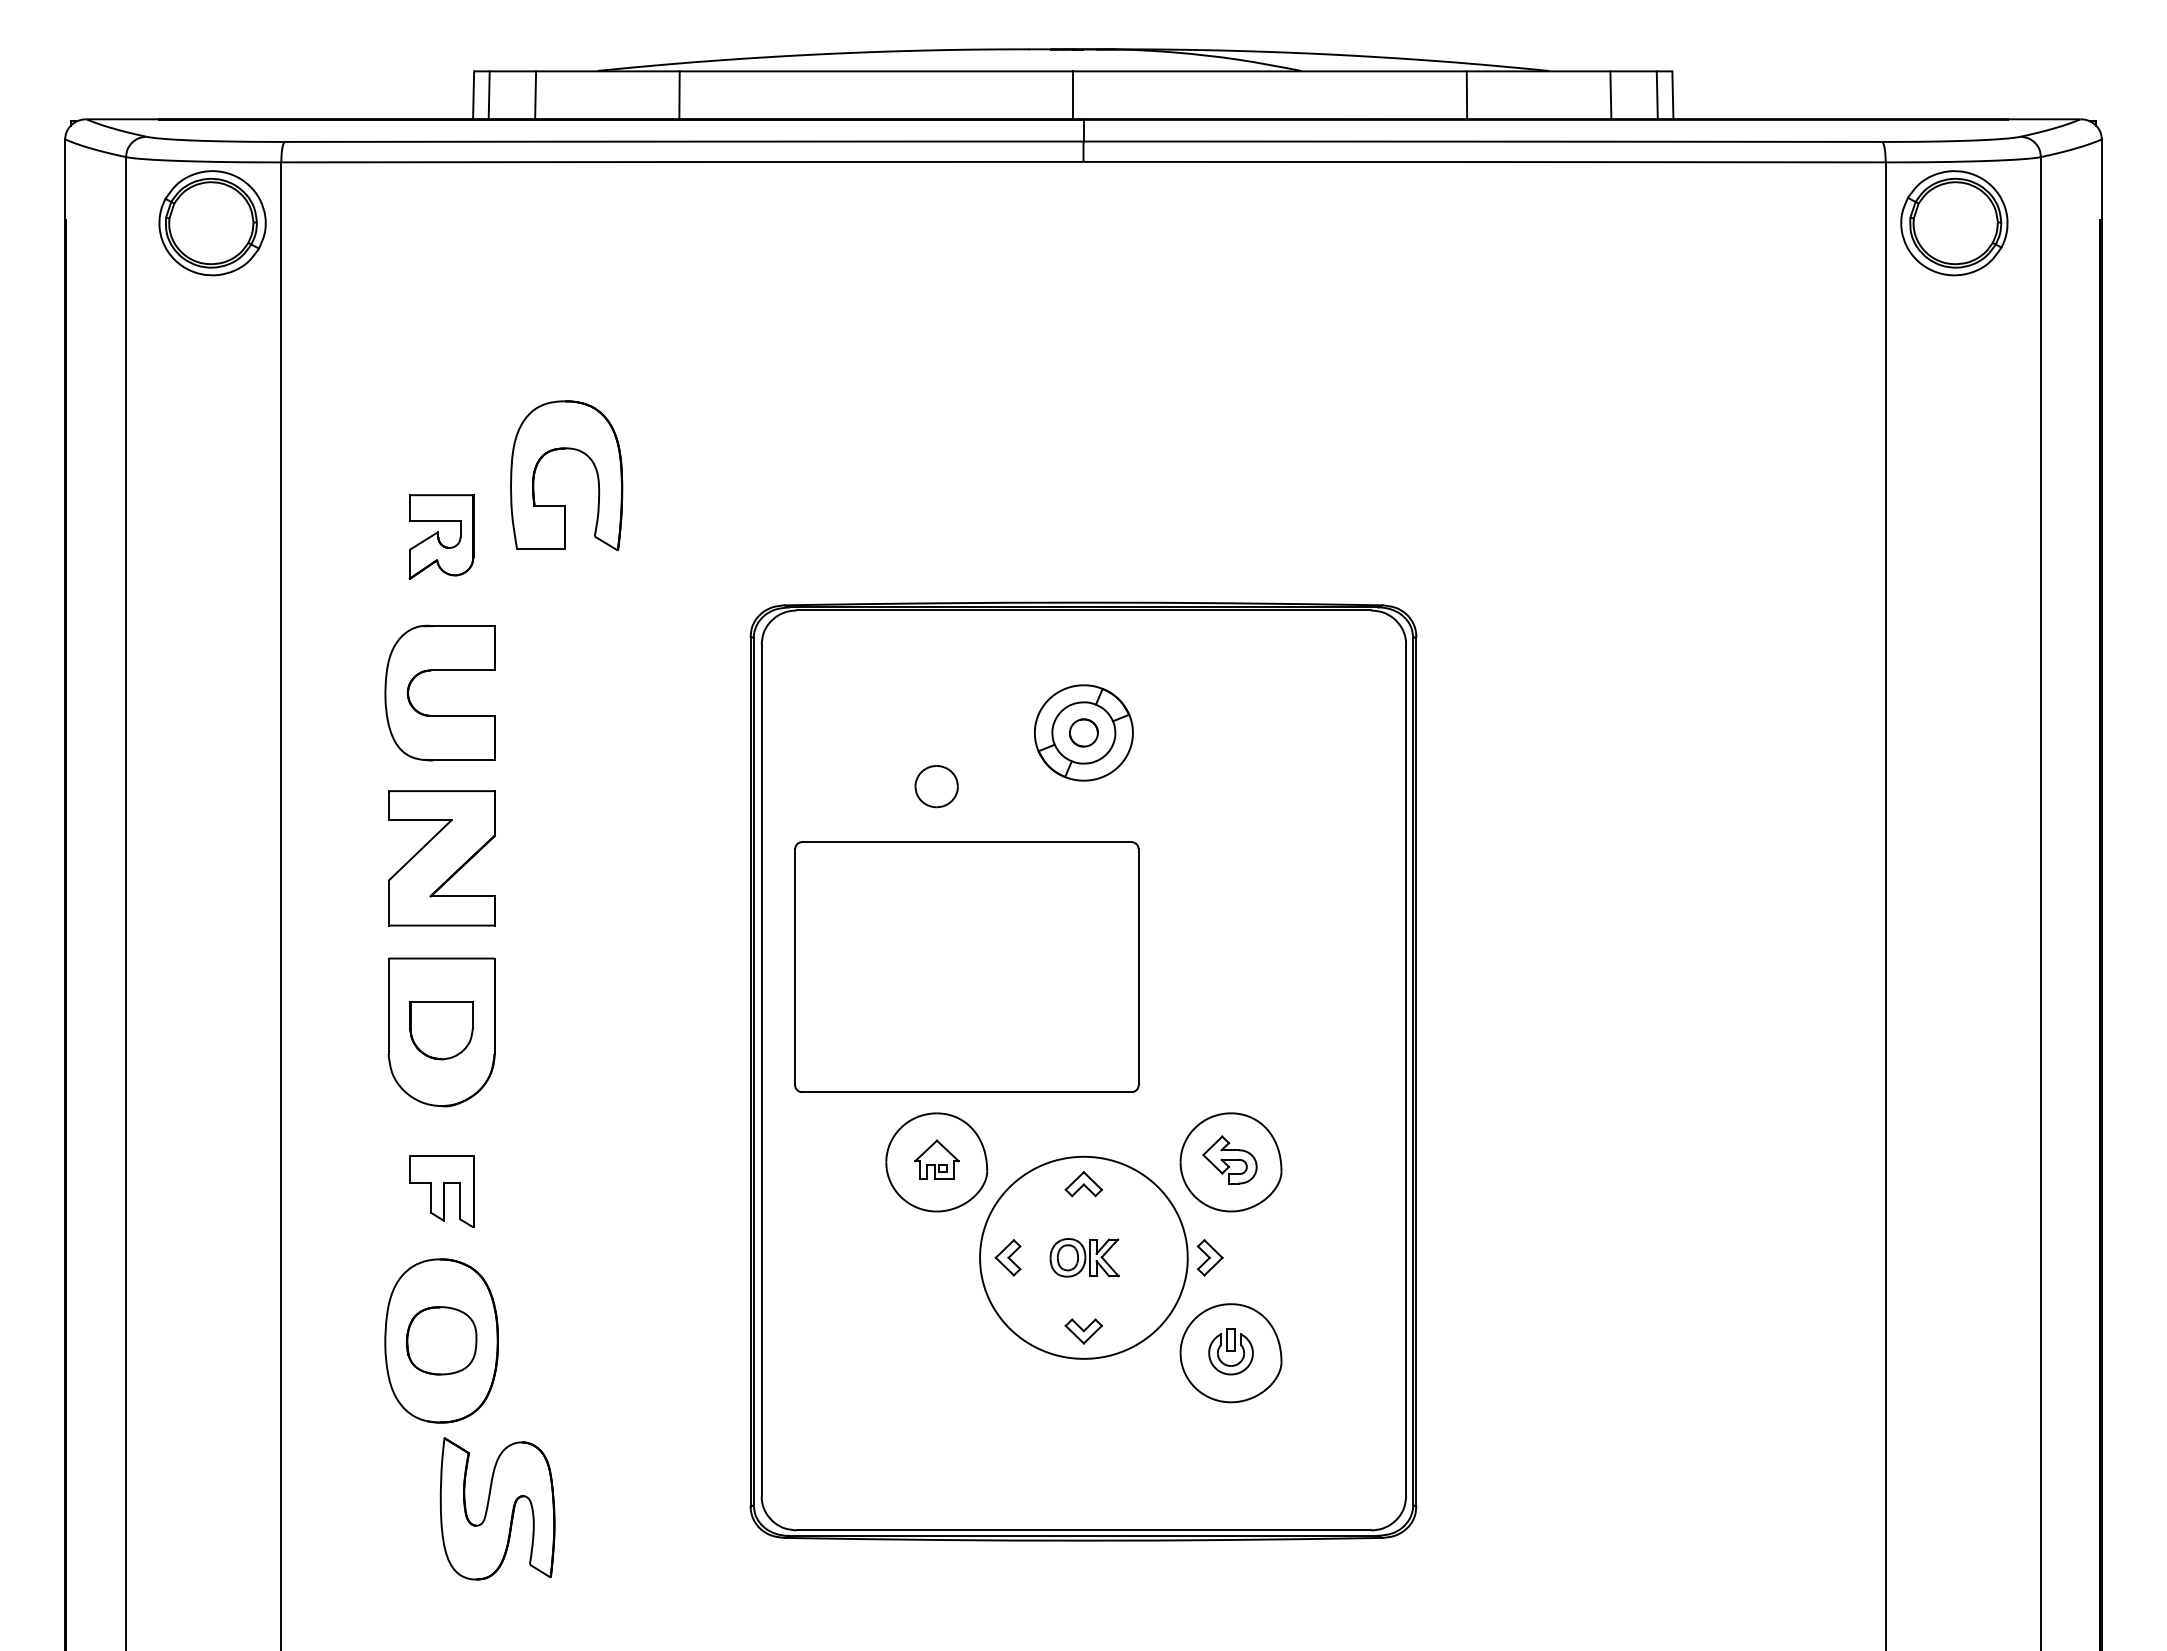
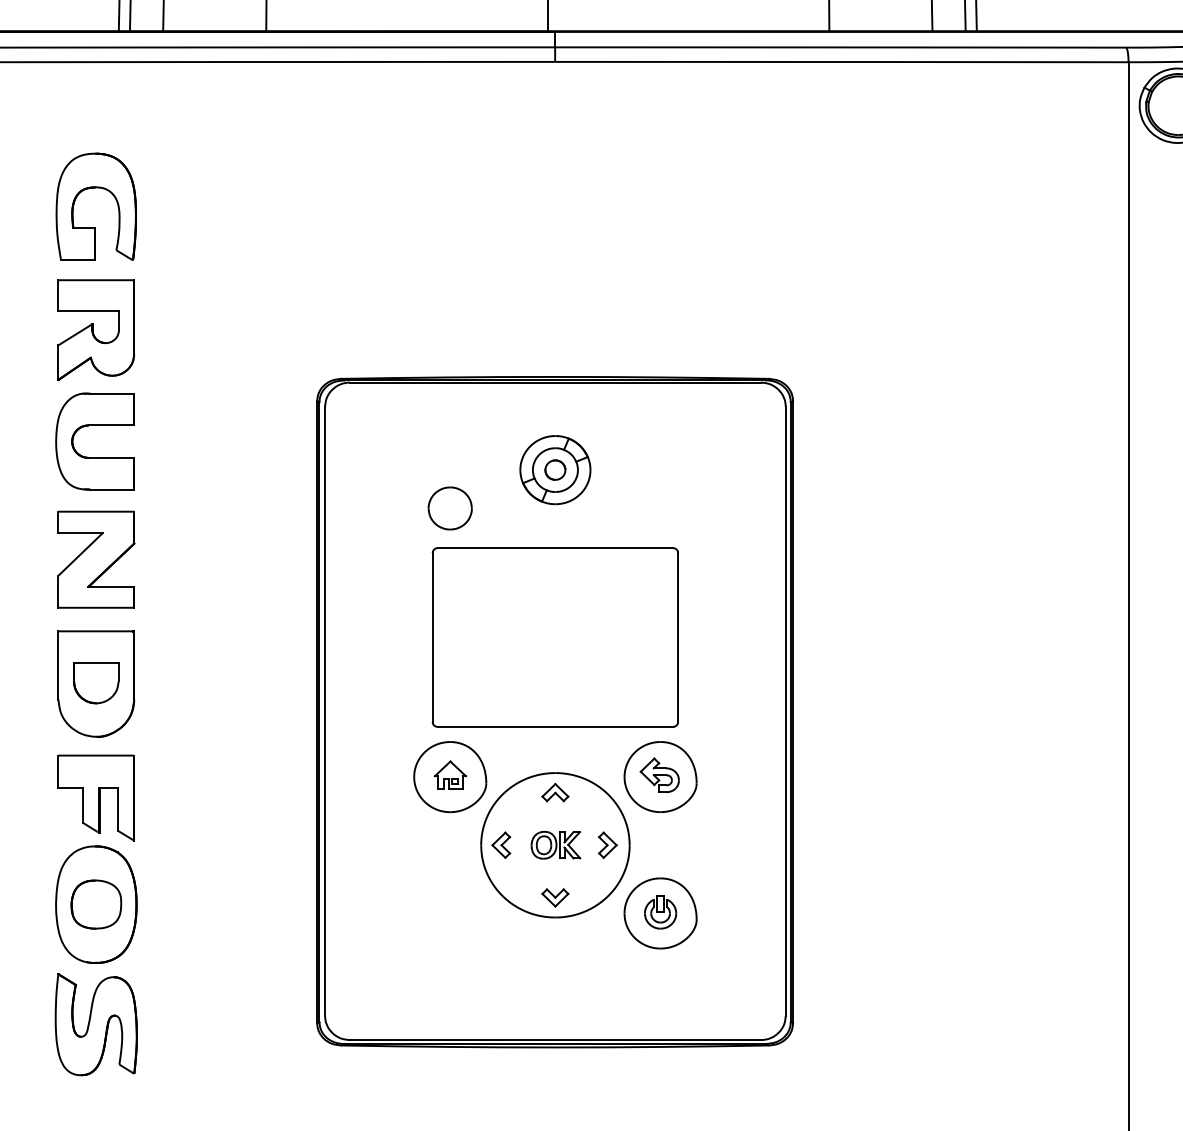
part: (566, 449) -> (96, 188), moved
part: (441, 536) -> (96, 329), size x1.67
part: (936, 786) -> (450, 508), size x1.43
part: (966, 966) -> (555, 637), moved
part: (441, 1191) -> (96, 797), size x1.67
part: (1209, 1257) -> (607, 845), moved
part: (497, 1508) -> (96, 1024), moved

